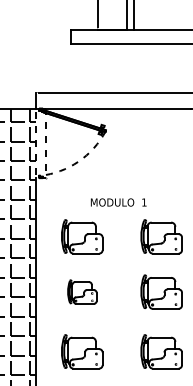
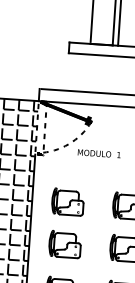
text: (118, 202) -> (99, 153), moved
part: (82, 291) -> (65, 244), size x1.43

